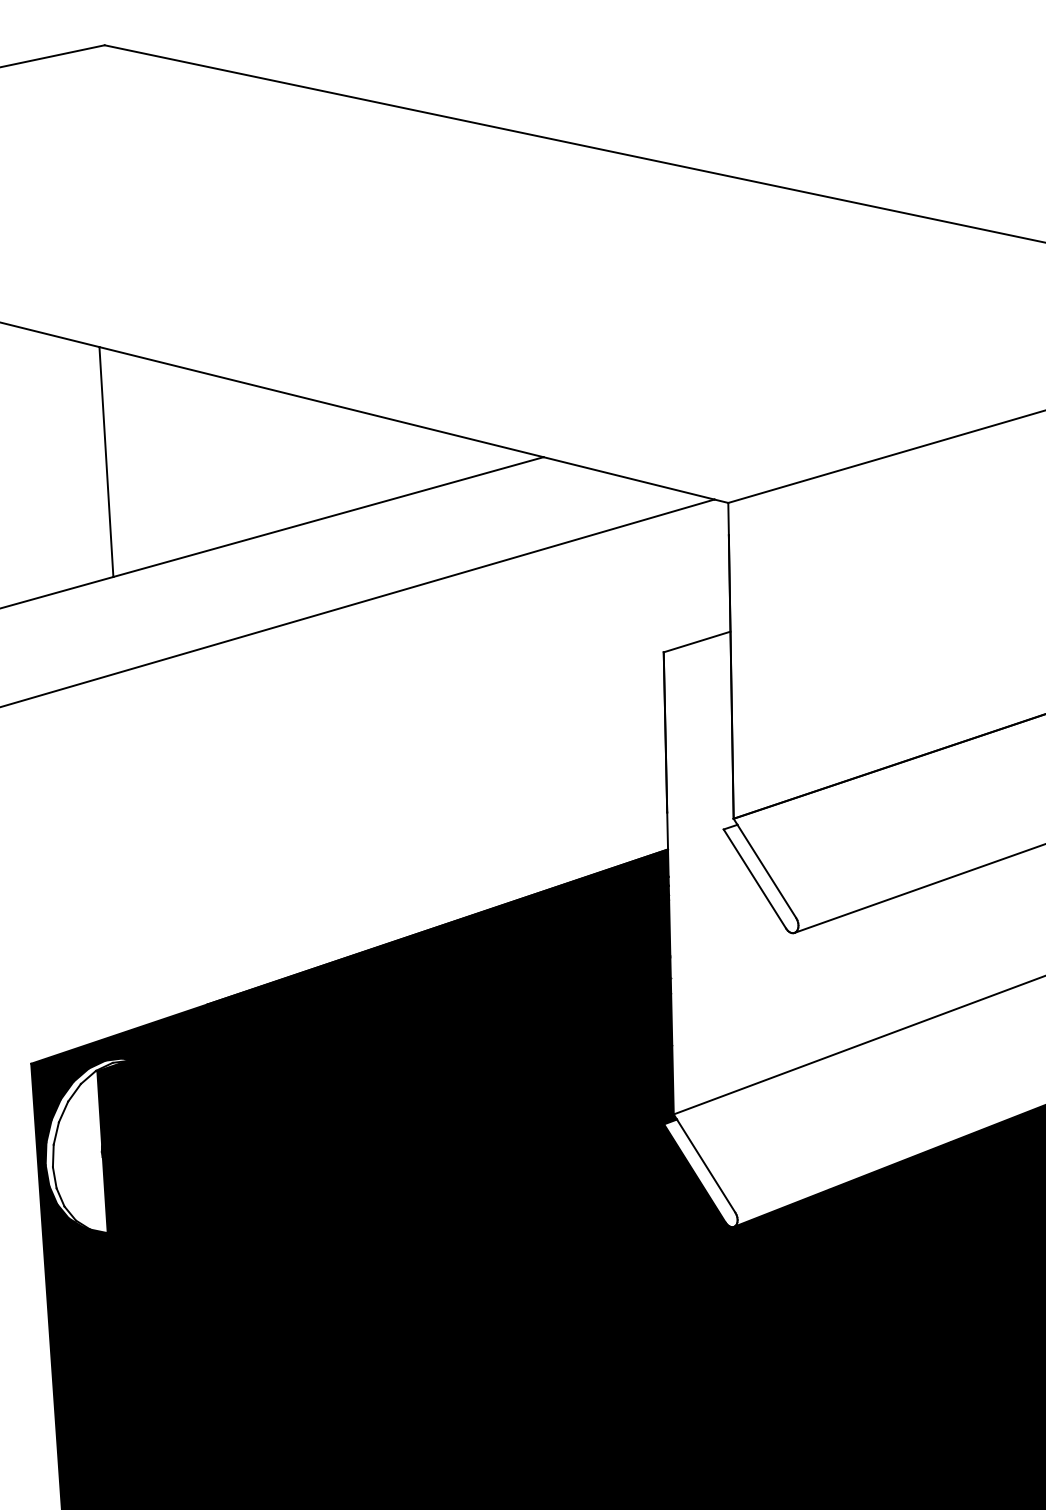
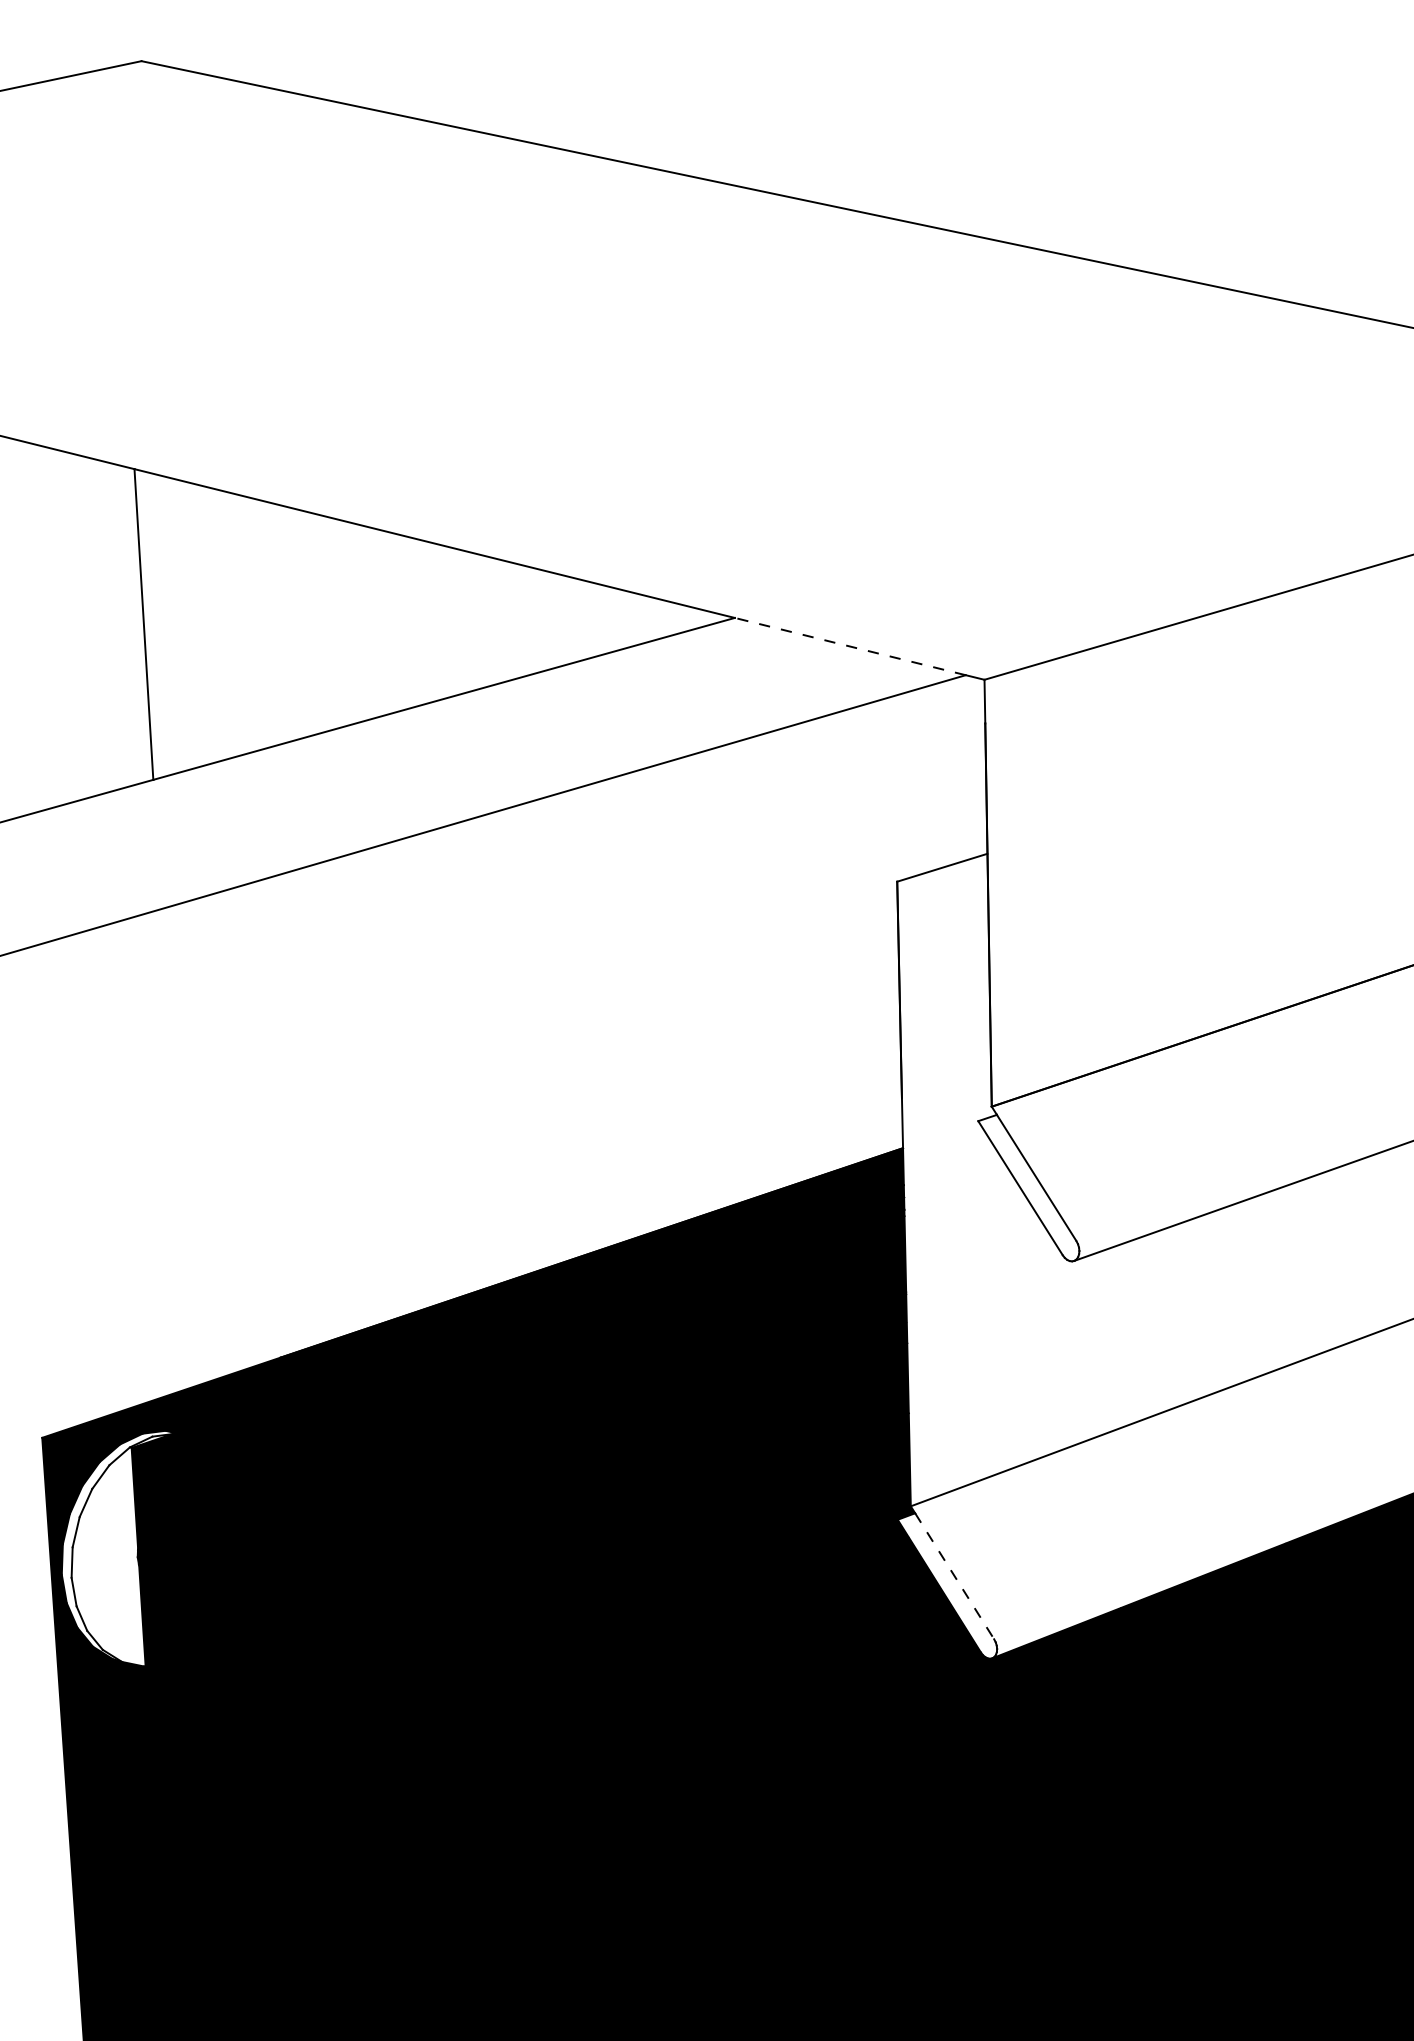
line: (629, 478) -> (850, 646), solid -> dashed
line: (706, 1166) -> (954, 1576), solid -> dashed

